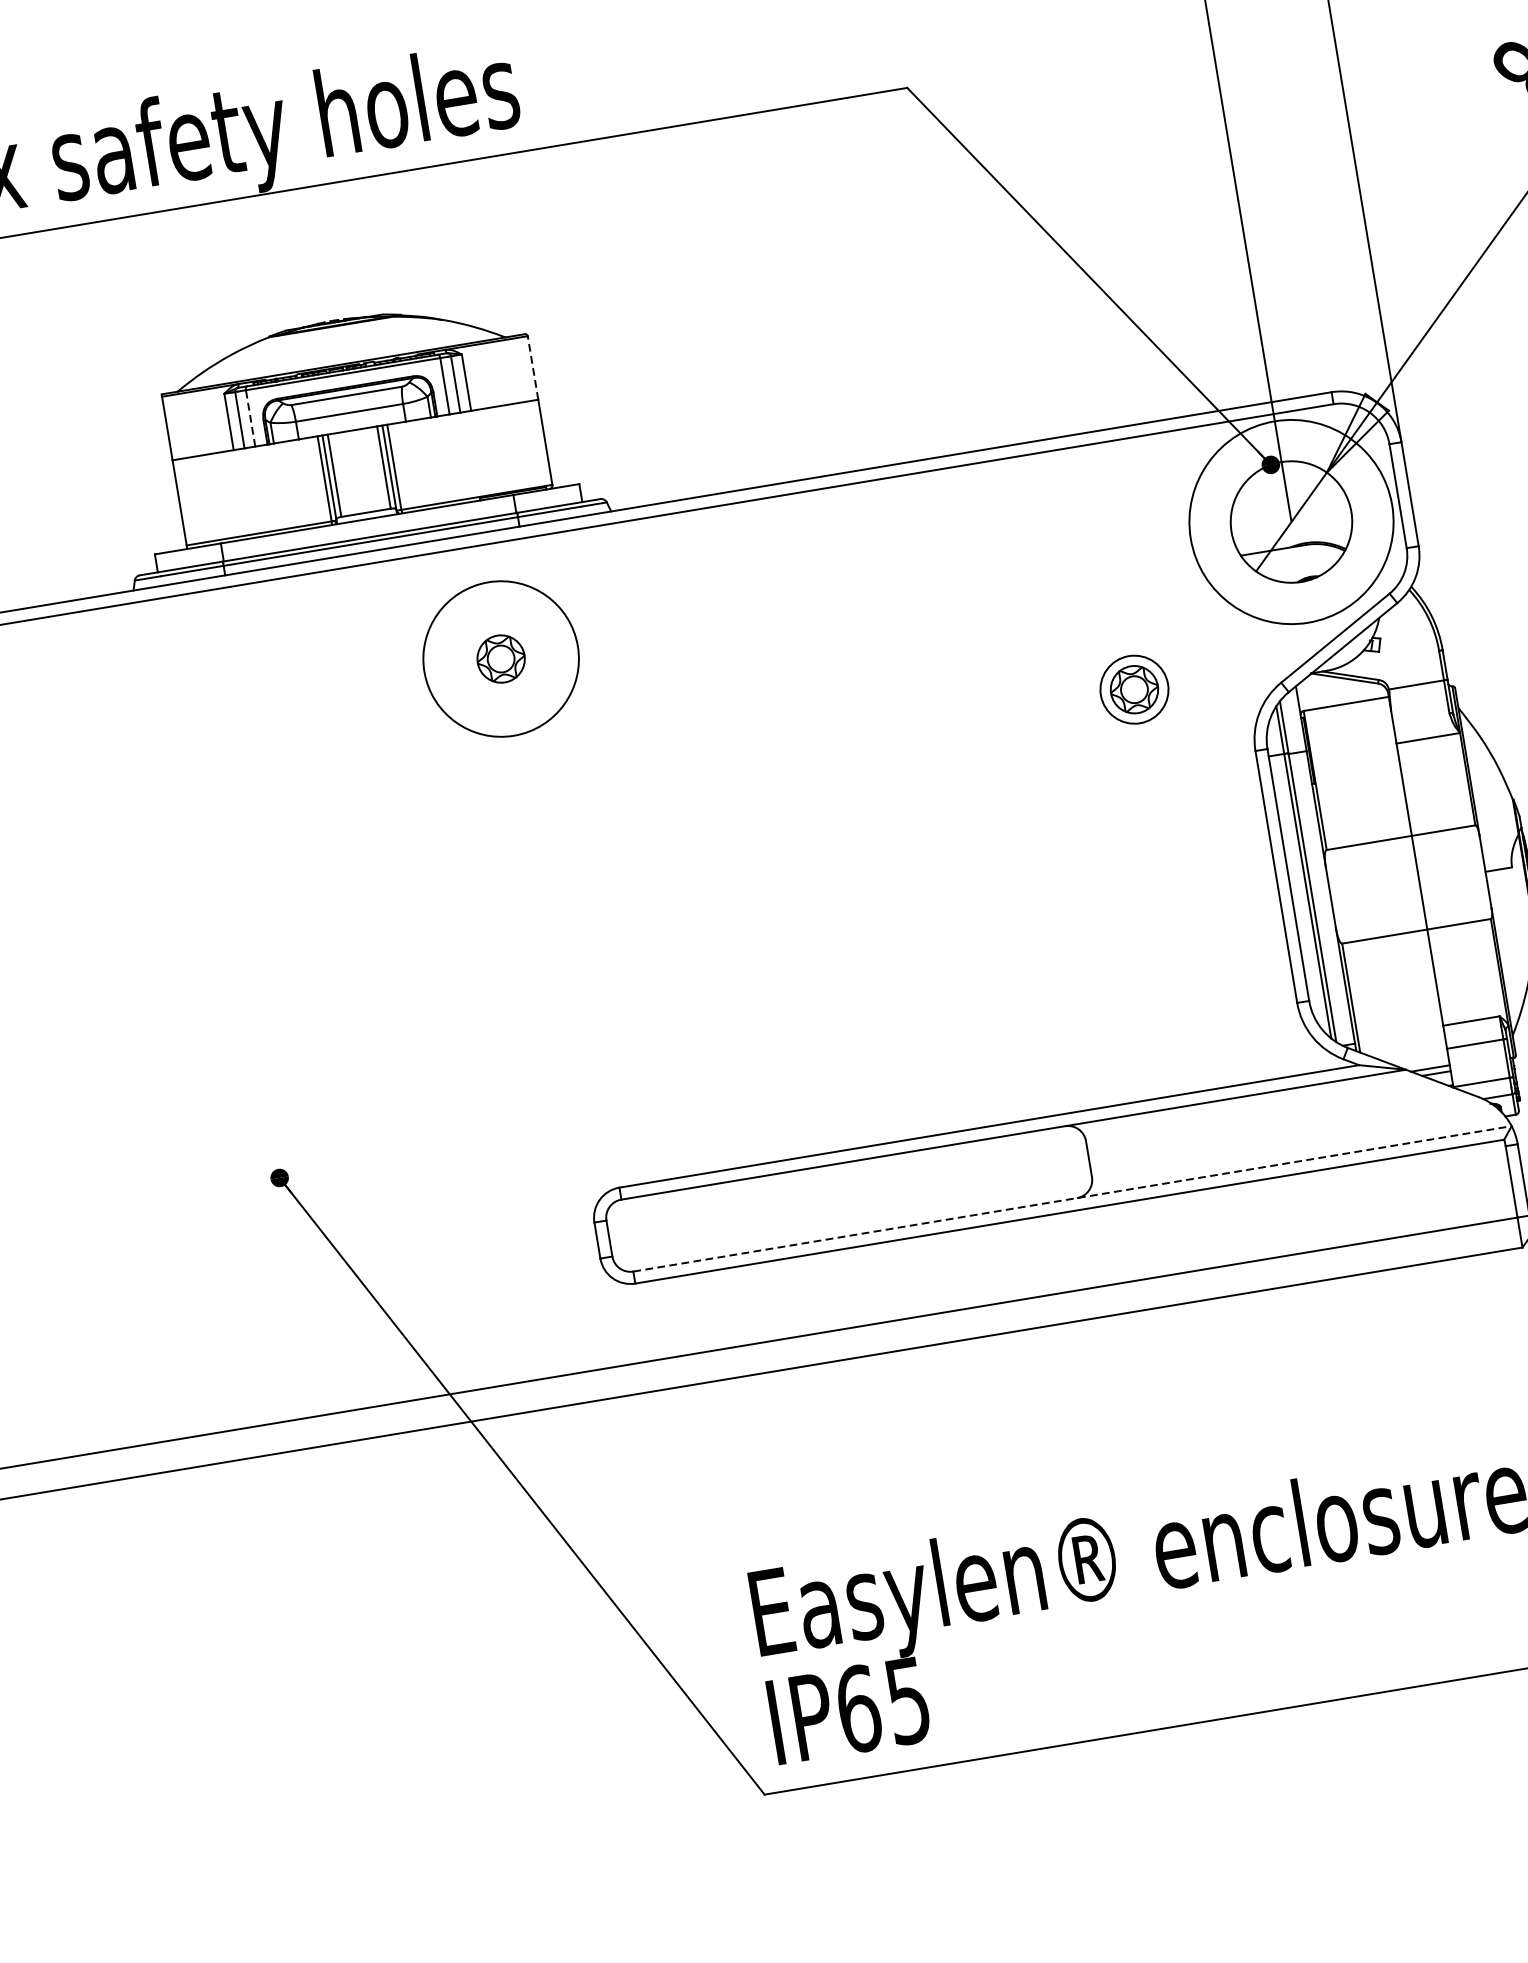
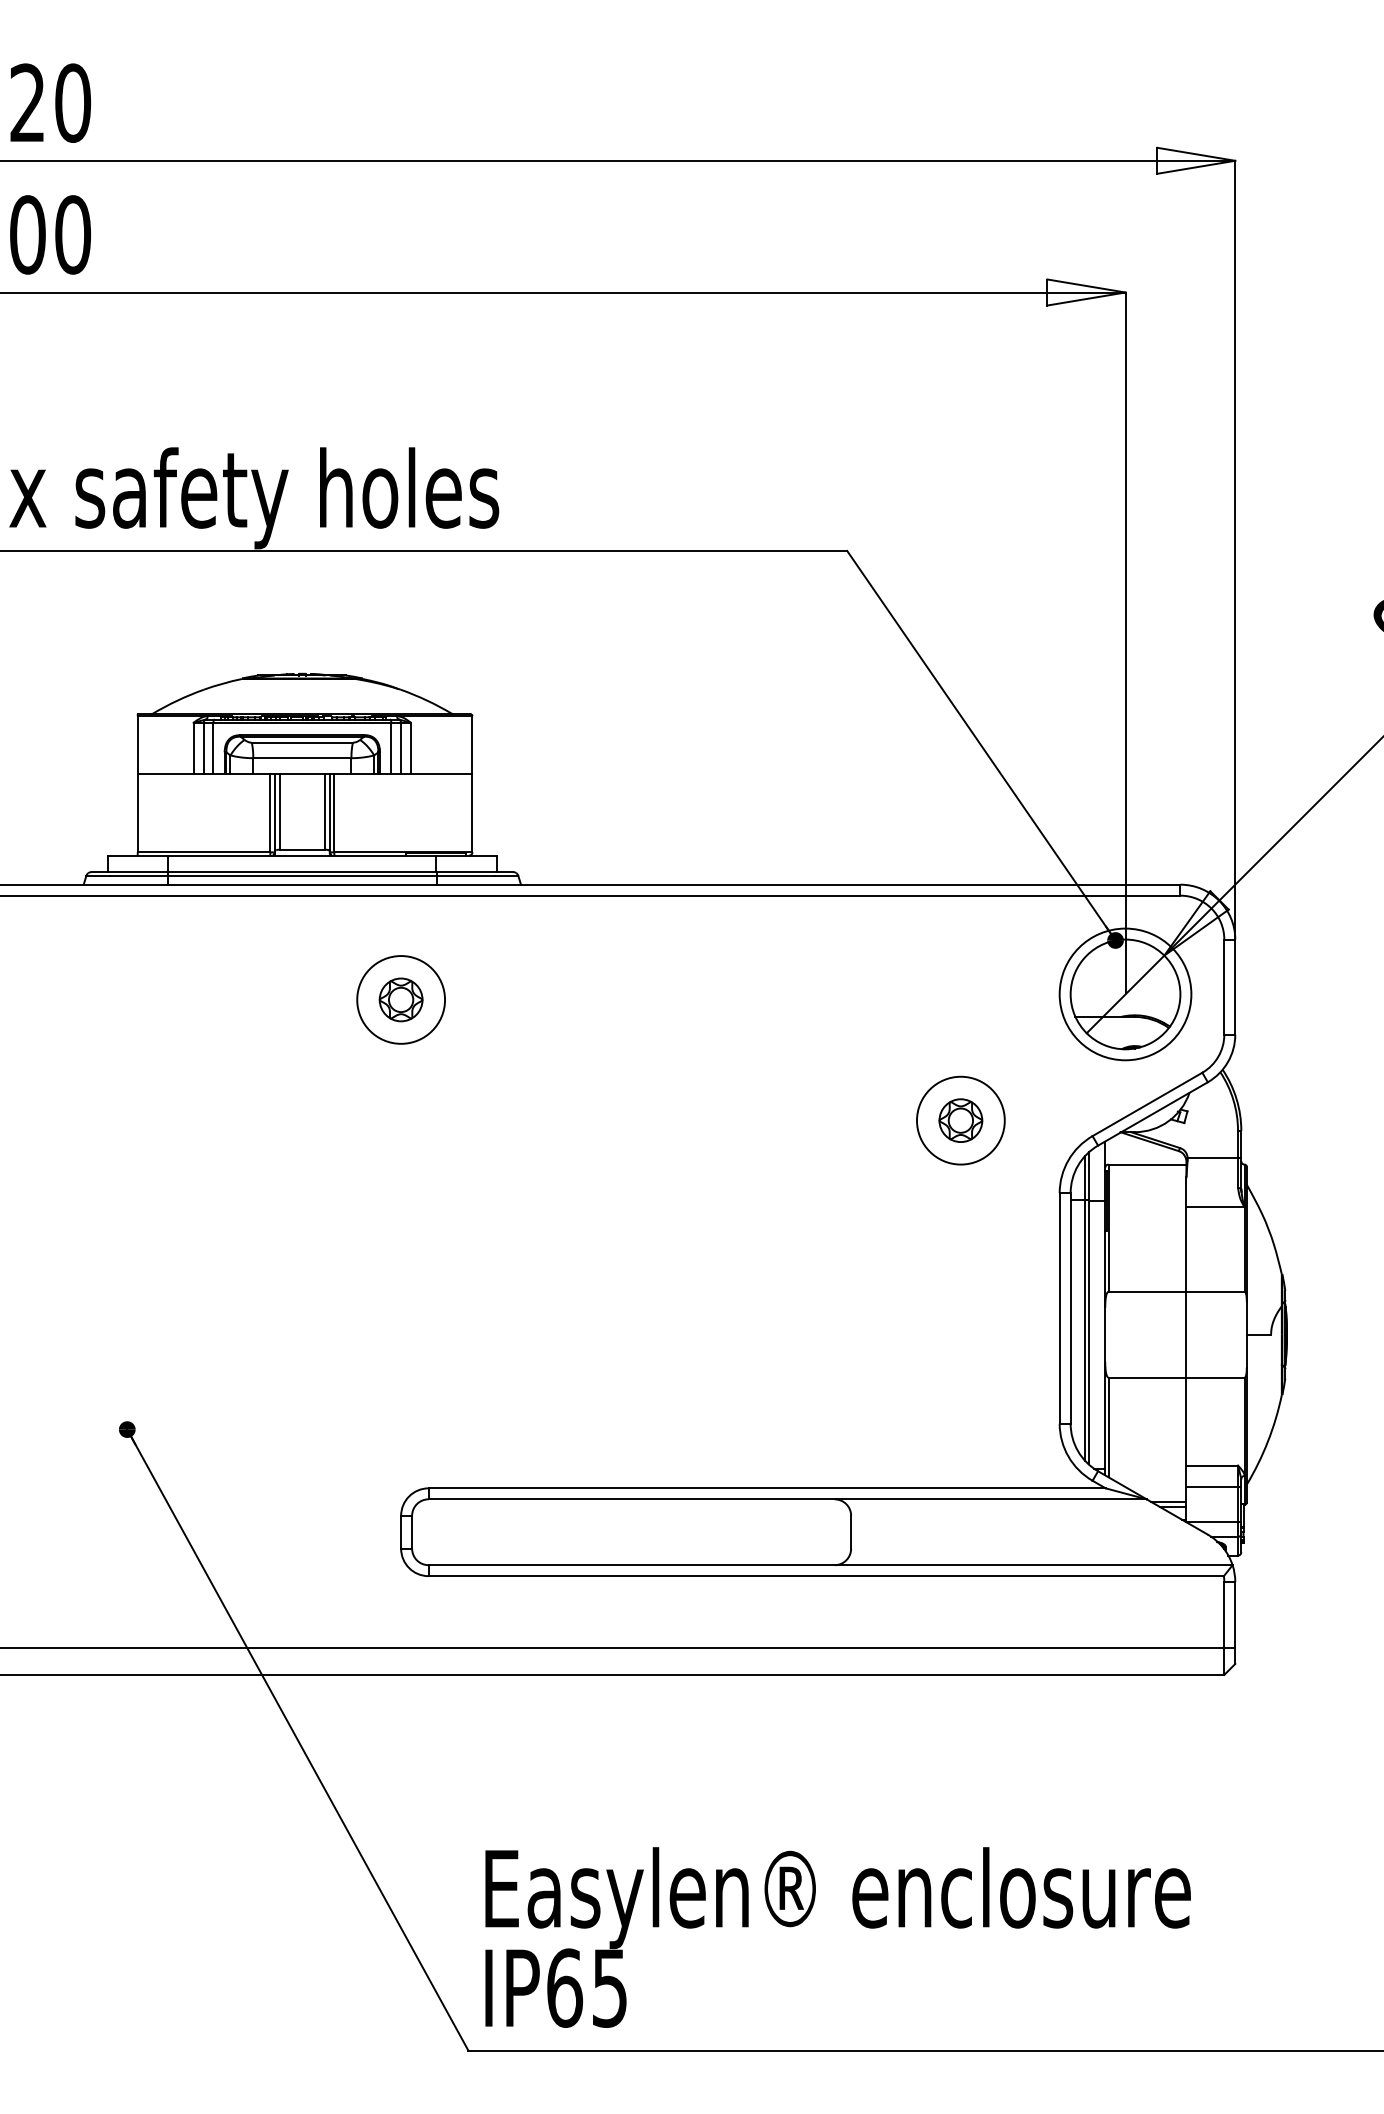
line: (532, 367) -> (472, 744), dashed -> solid
line: (250, 418) -> (213, 748), dashed -> solid
circle: (1291, 522) -> (1125, 994), size x0.71
circle: (501, 658) -> (401, 999), size x0.62
circle: (1134, 689) -> (960, 1120), size x1.43
line: (1073, 1199) -> (831, 1565), dashed -> solid

